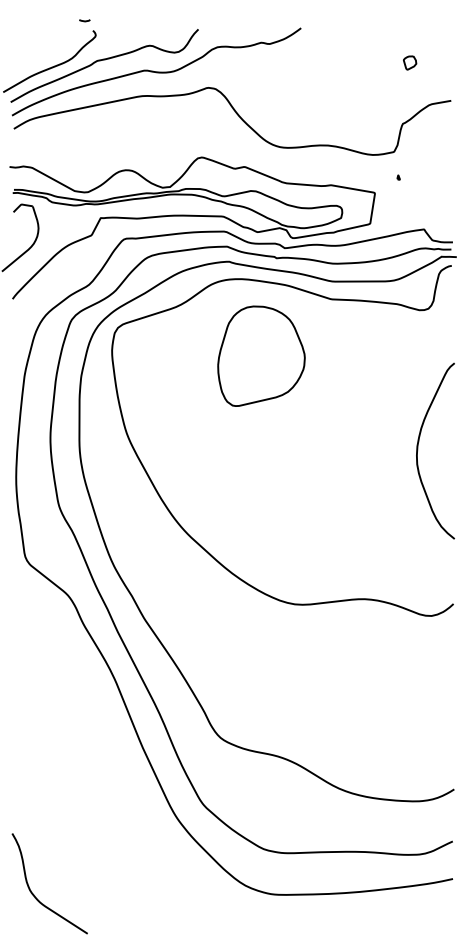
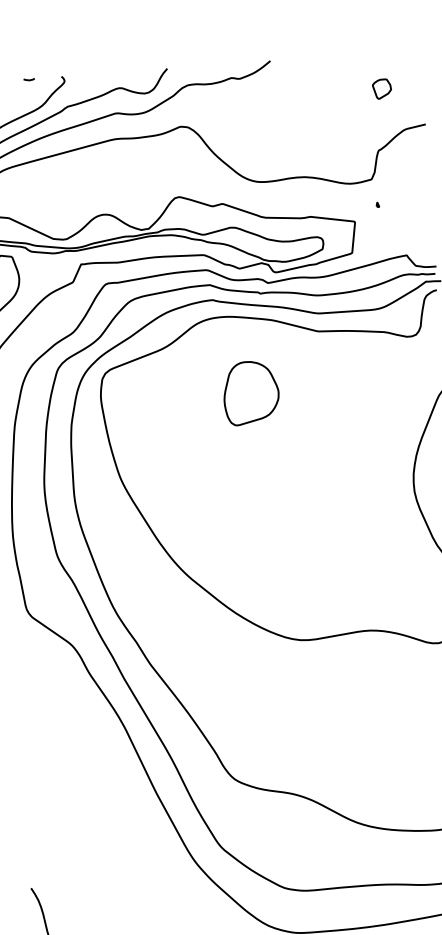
line: (84, 20) -> (28, 79), moved
part: (409, 62) -> (381, 88), size x1.43
part: (261, 356) -> (251, 393), size x0.62

